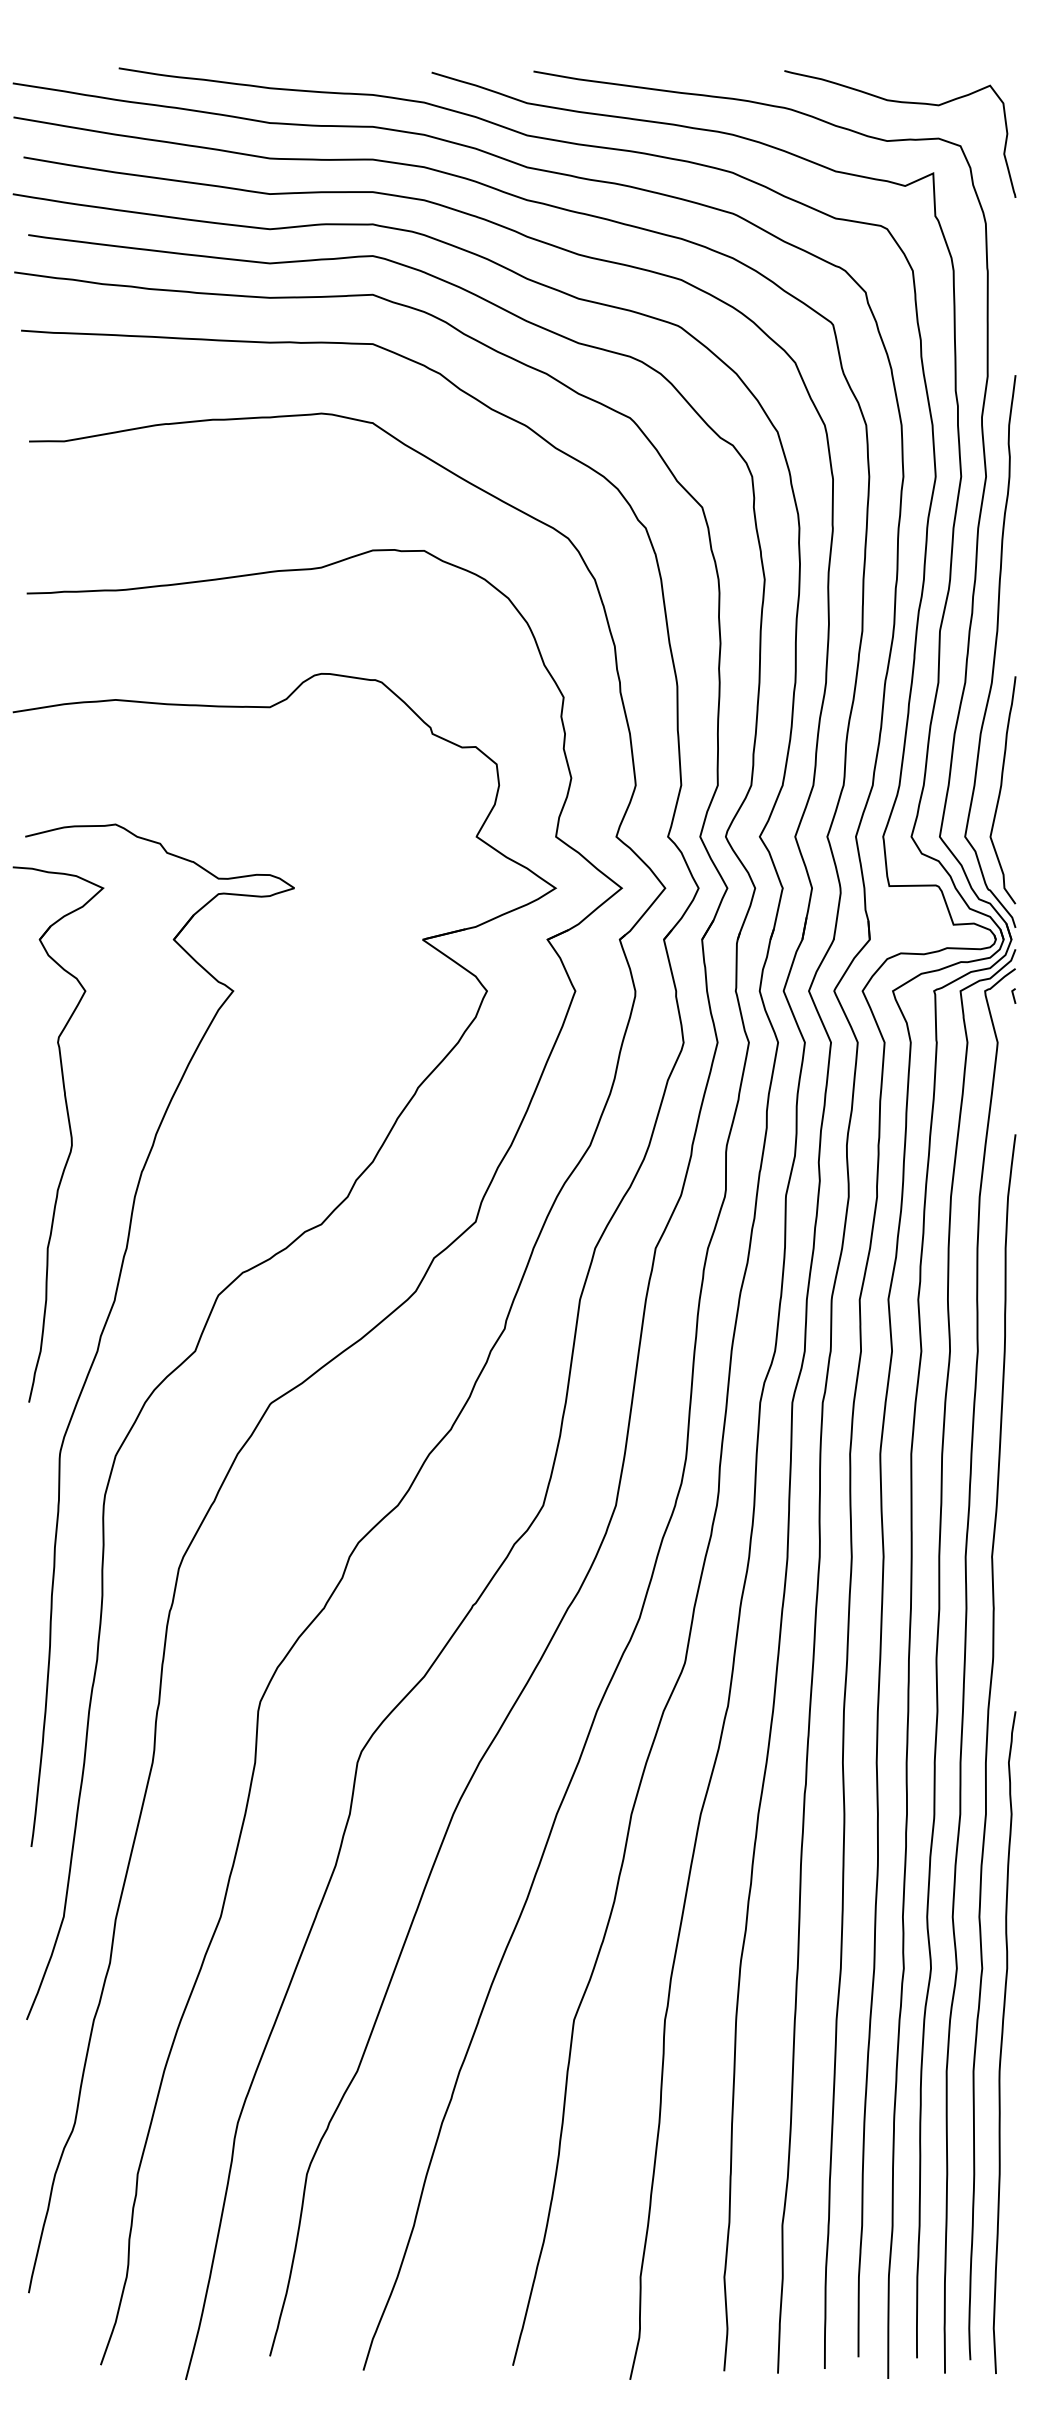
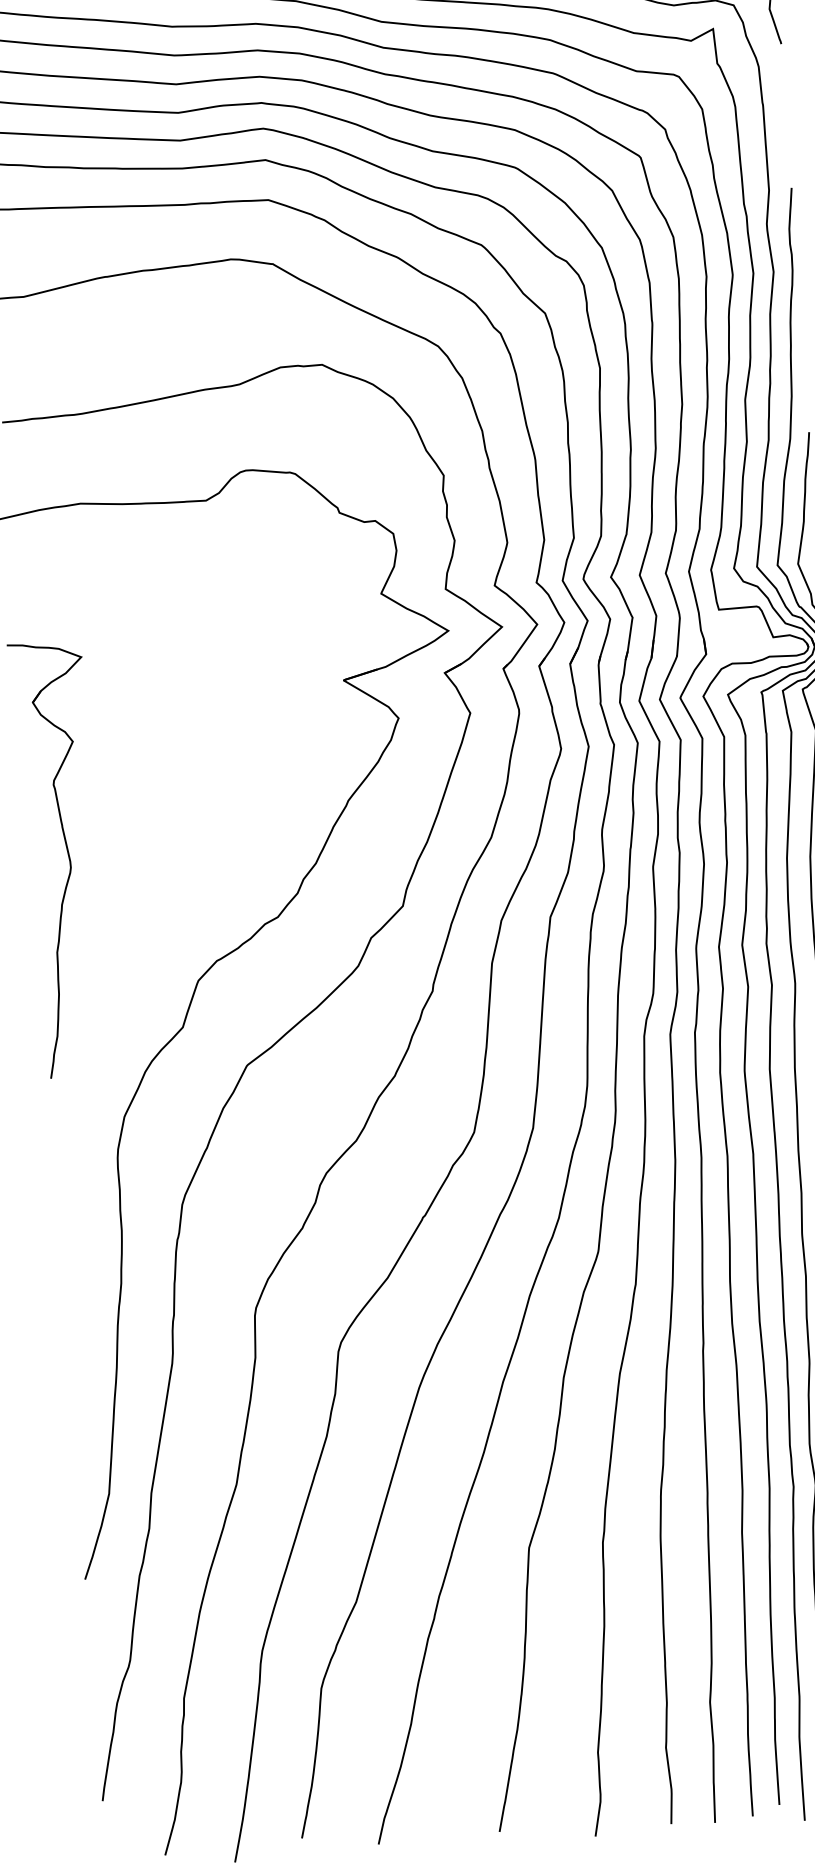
part: (109, 1317) -> (111, 1005), removed

